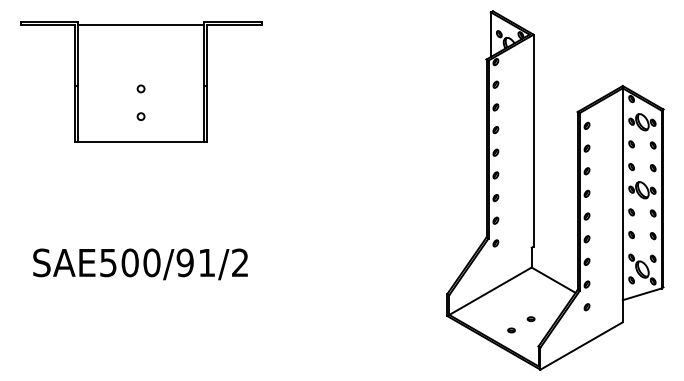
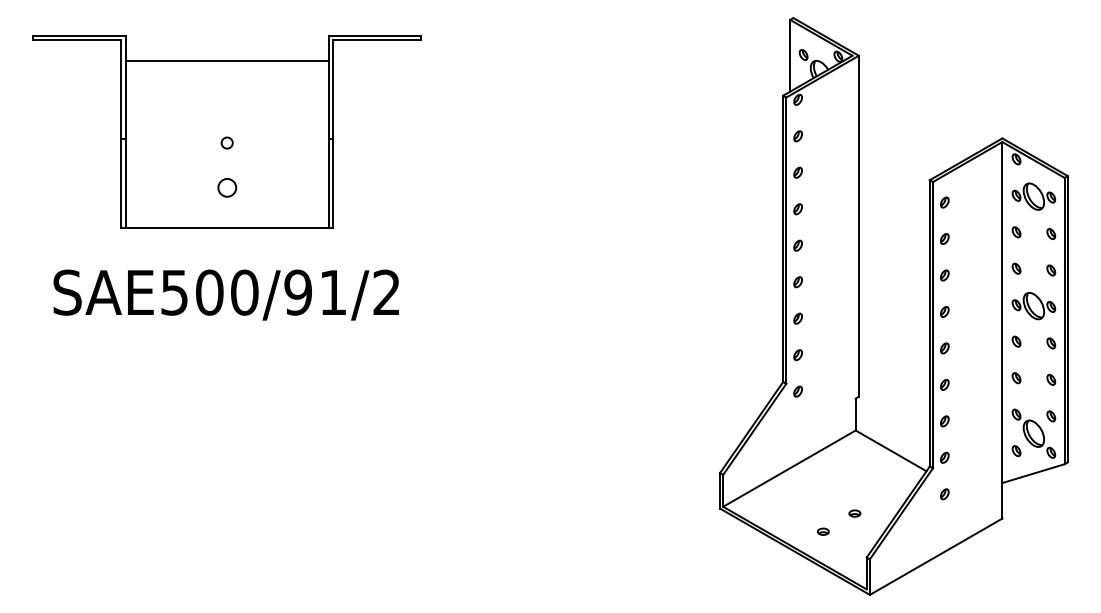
line: (141, 25) -> (227, 61), moved
circle: (140, 116) -> (226, 187), size x1.6
text: (140, 264) -> (226, 295), moved

